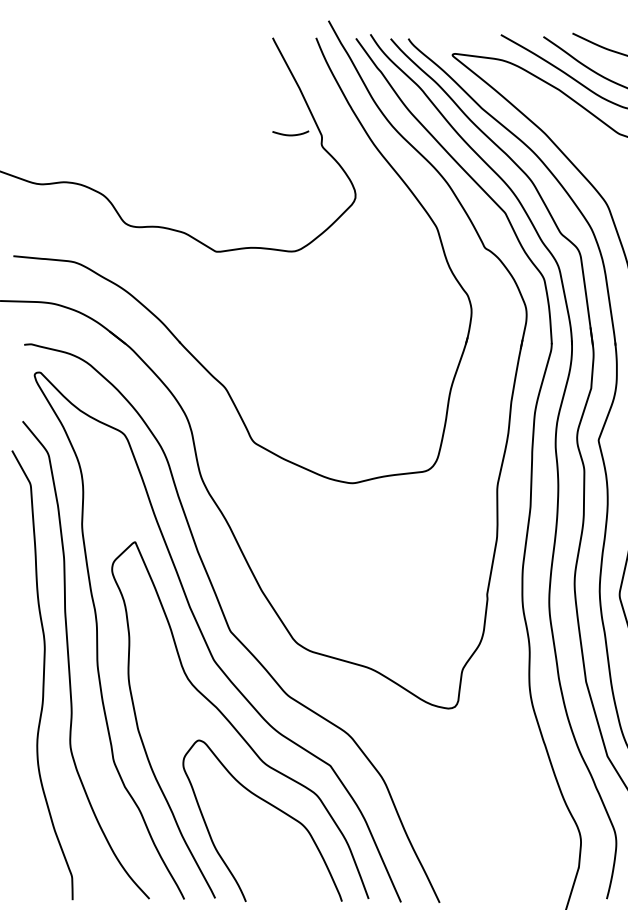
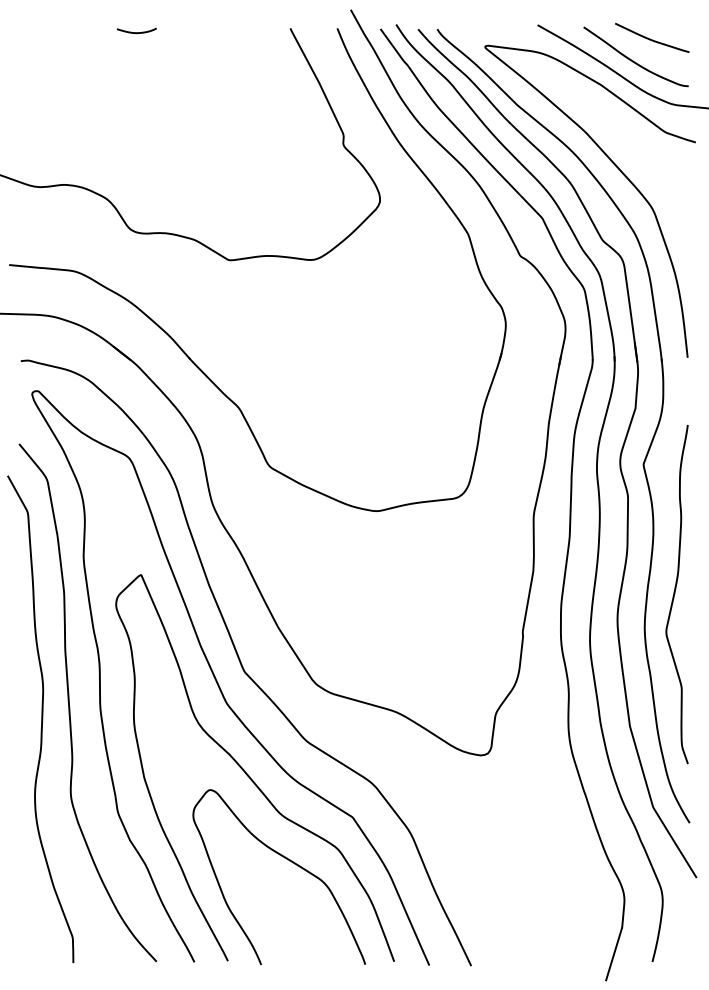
curve: (290, 134) -> (136, 32), moved

